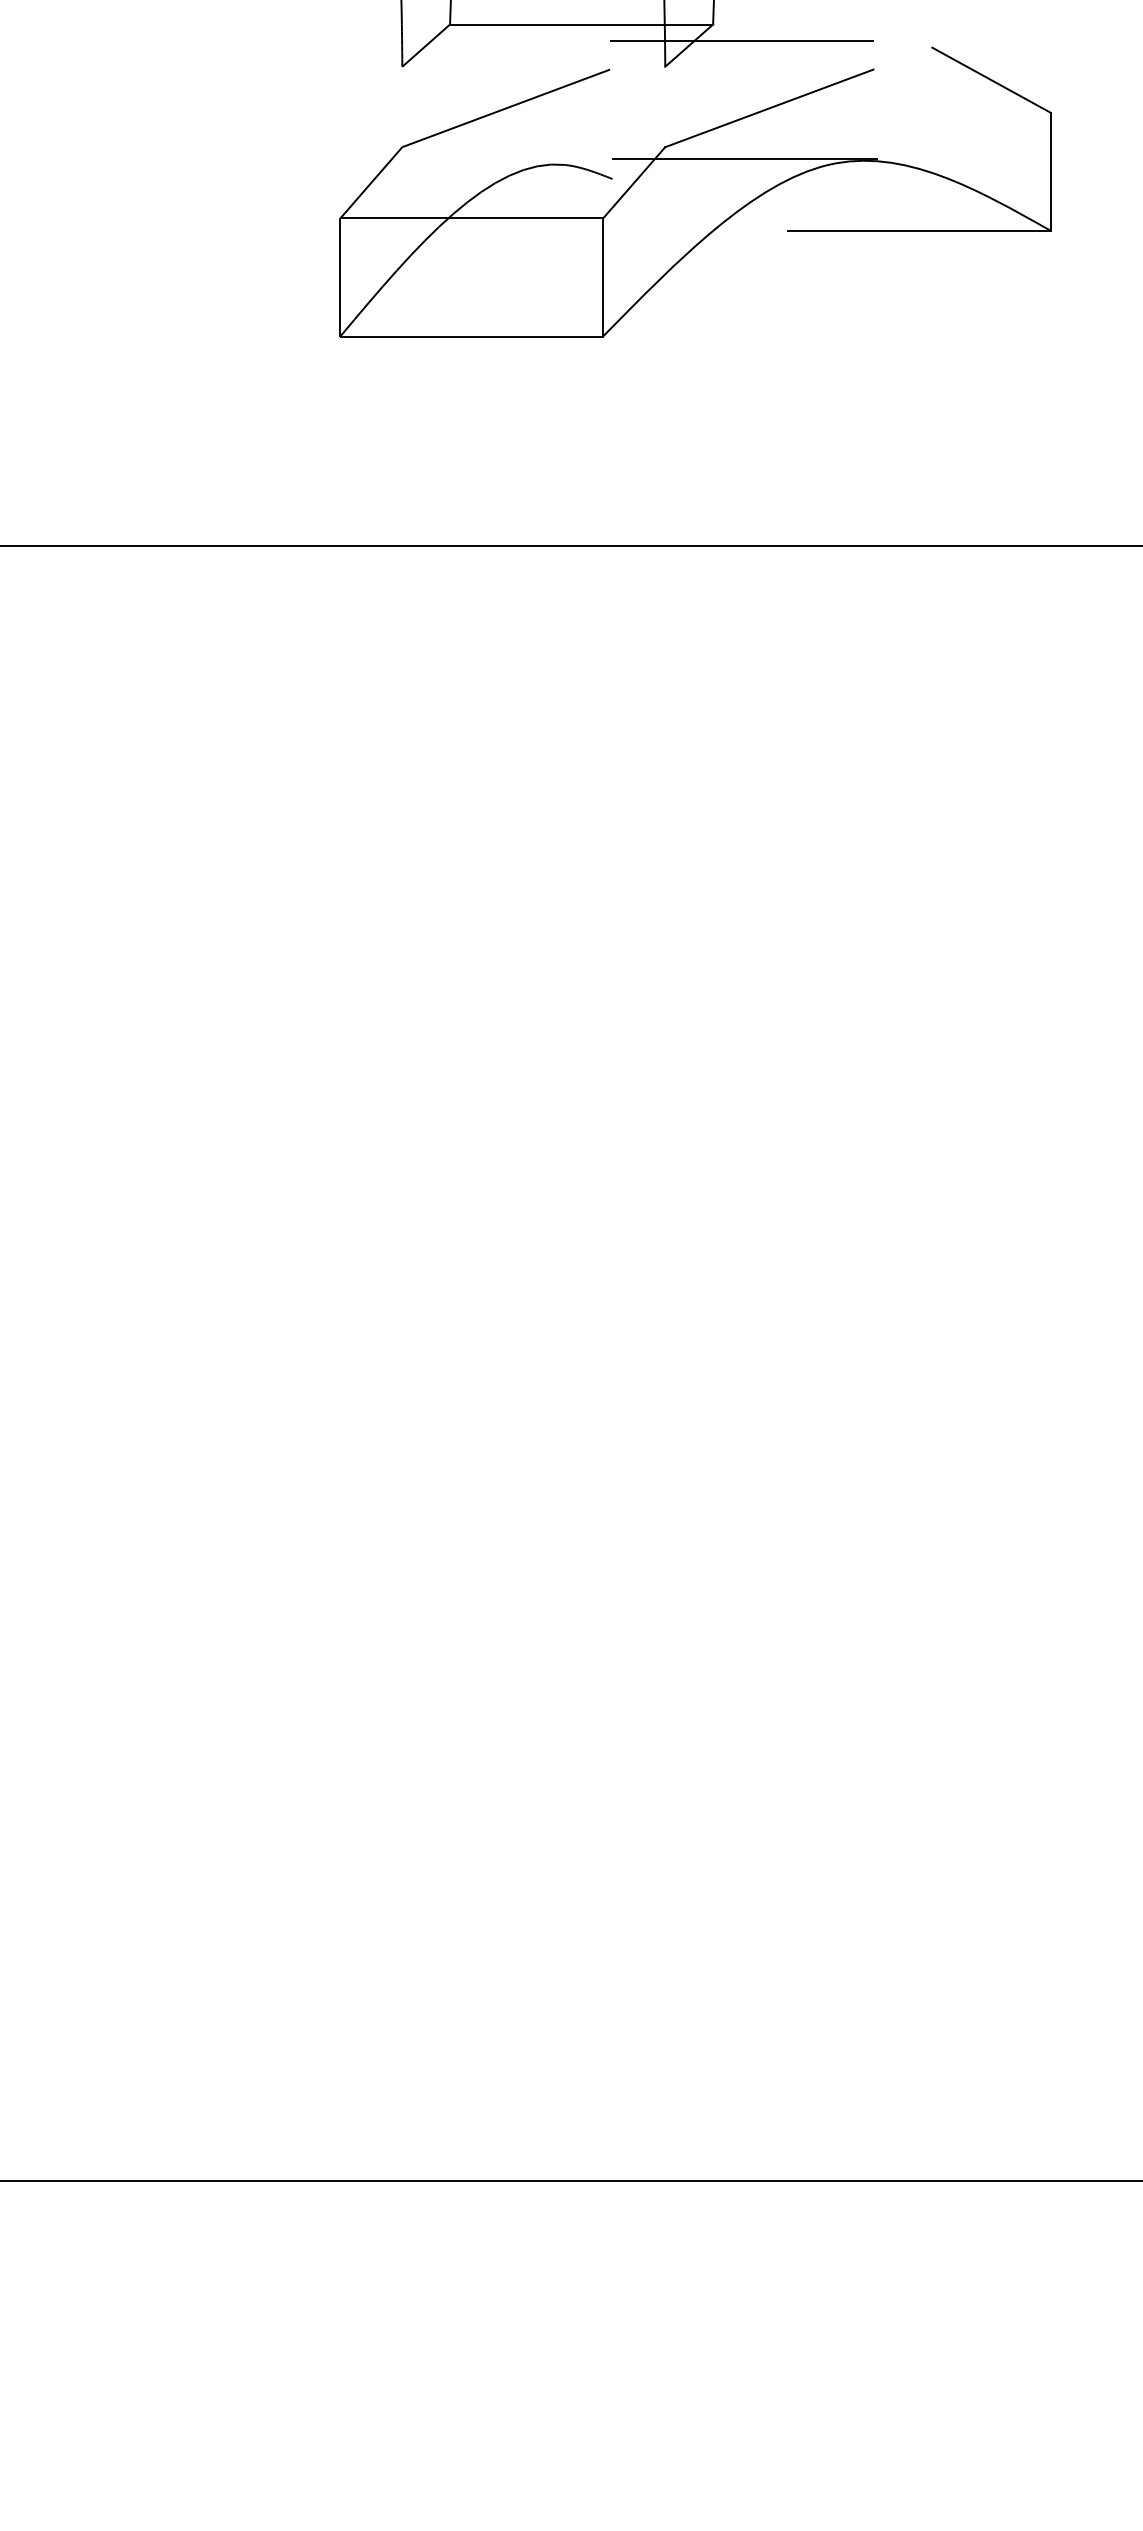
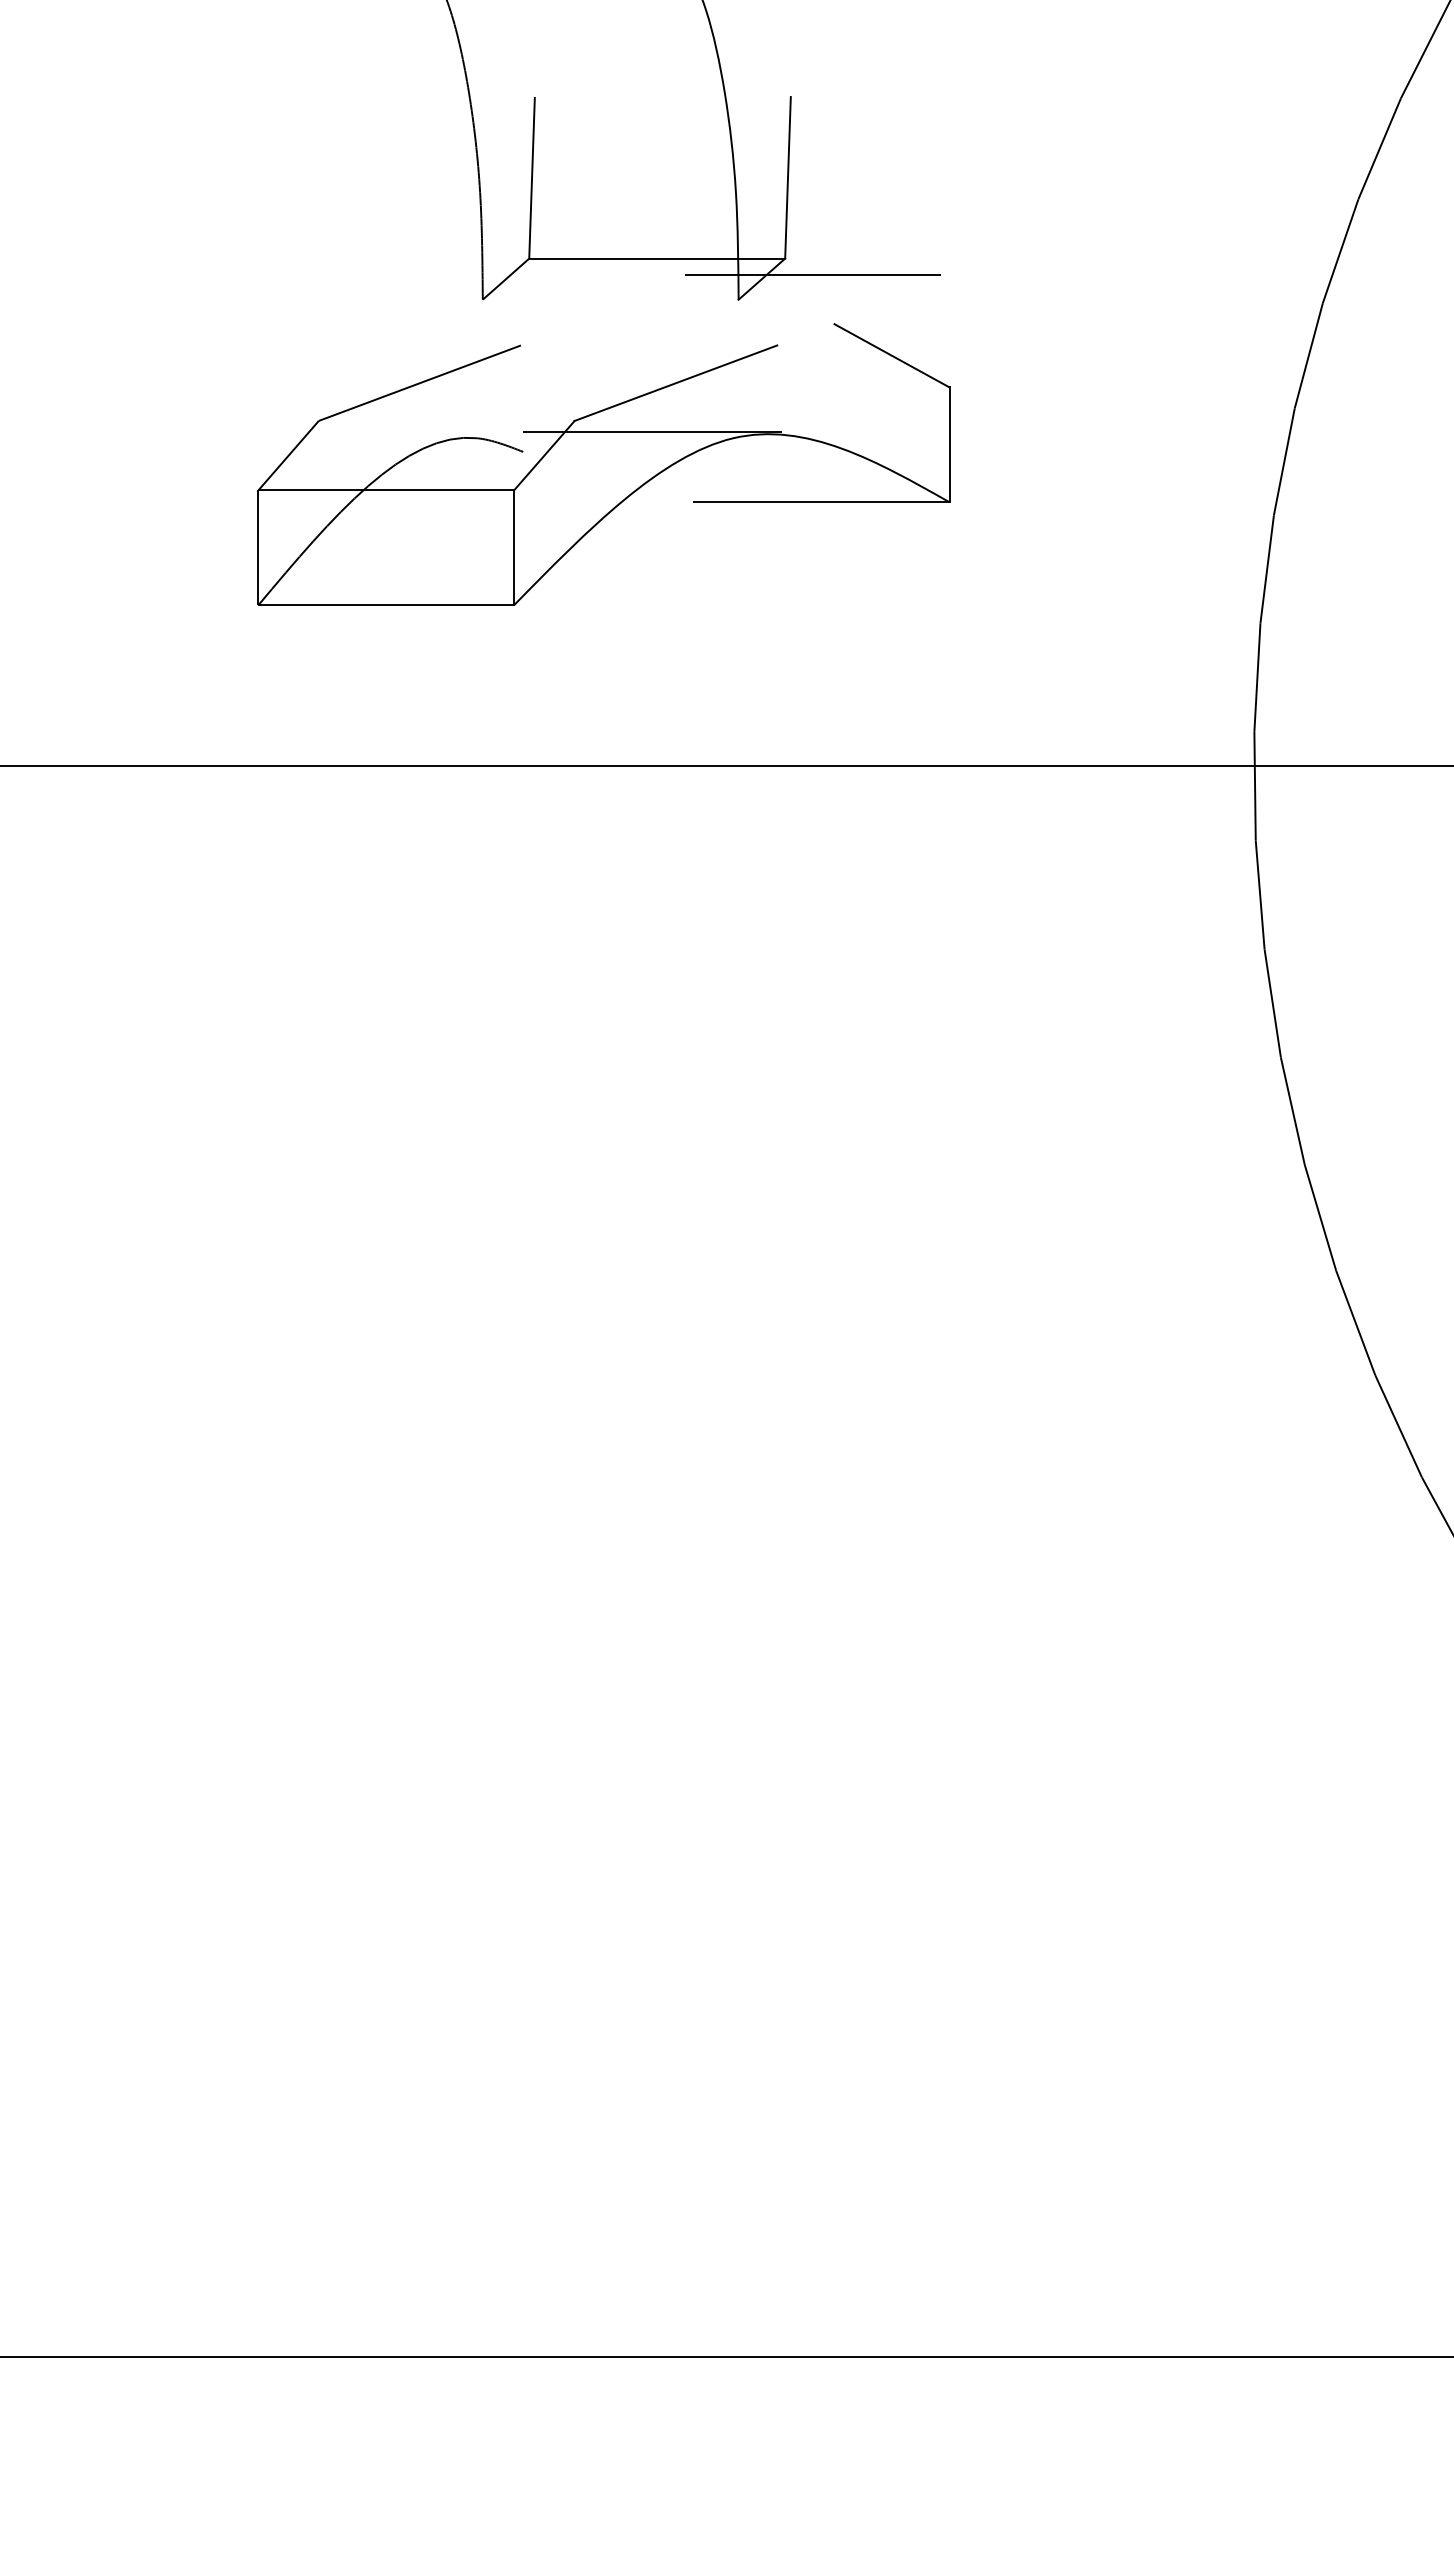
part: (694, 191) -> (603, 464), moved

